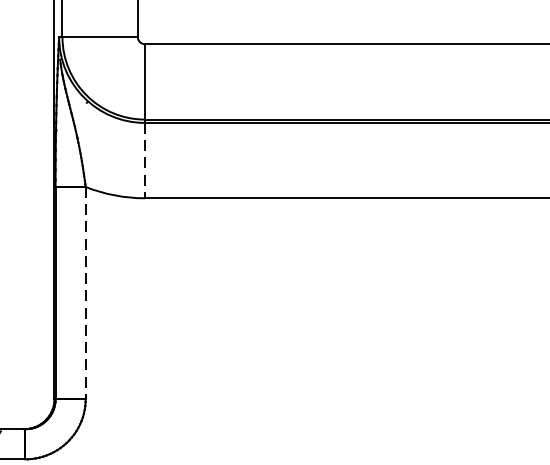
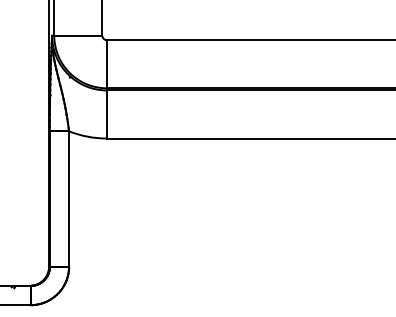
line: (144, 160) -> (106, 114), dashed -> solid
line: (86, 293) -> (69, 199), dashed -> solid

